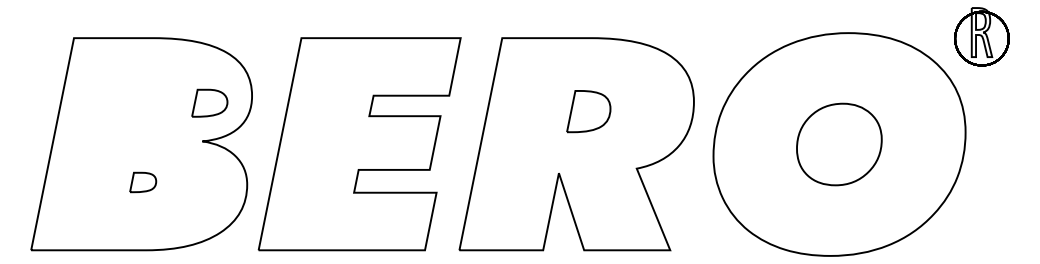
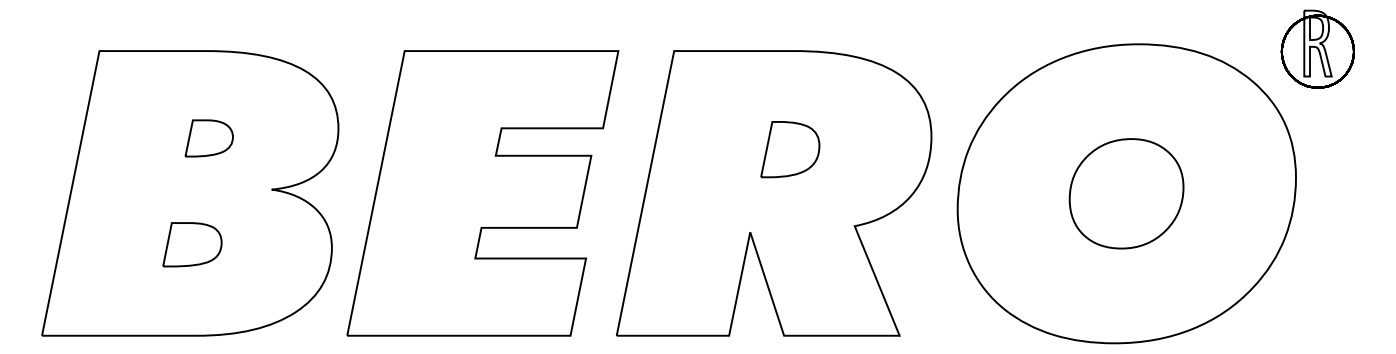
part: (209, 102) -> (208, 137), moved
part: (142, 182) -> (191, 244), size x1.67

